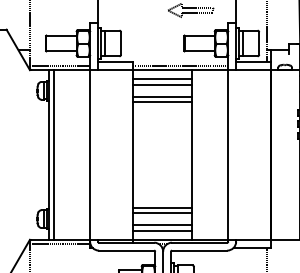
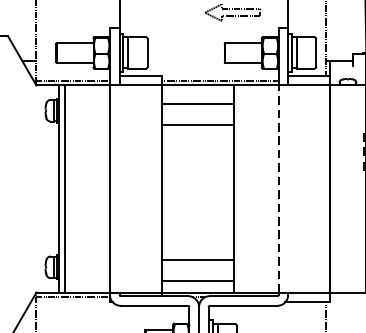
line: (161, 79) -> (197, 96), removed
line: (161, 96) -> (197, 117), removed
line: (228, 154) -> (278, 188), solid -> dashed
line: (161, 207) -> (197, 253), removed
line: (161, 224) -> (197, 273), removed

